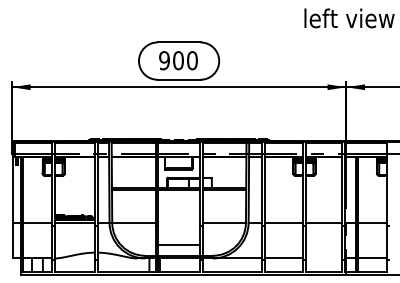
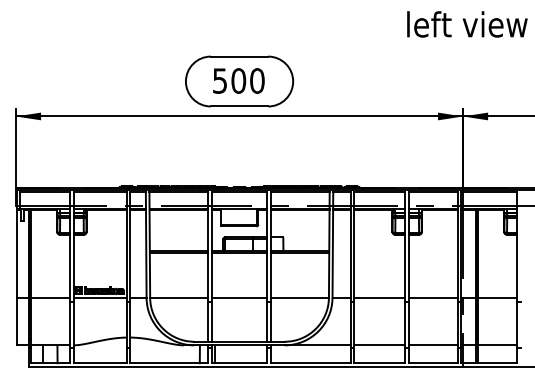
text: (164, 60) -> (219, 80), 900 -> 500
line: (179, 245) -> (239, 297), moved
line: (323, 258) -> (432, 345), added

